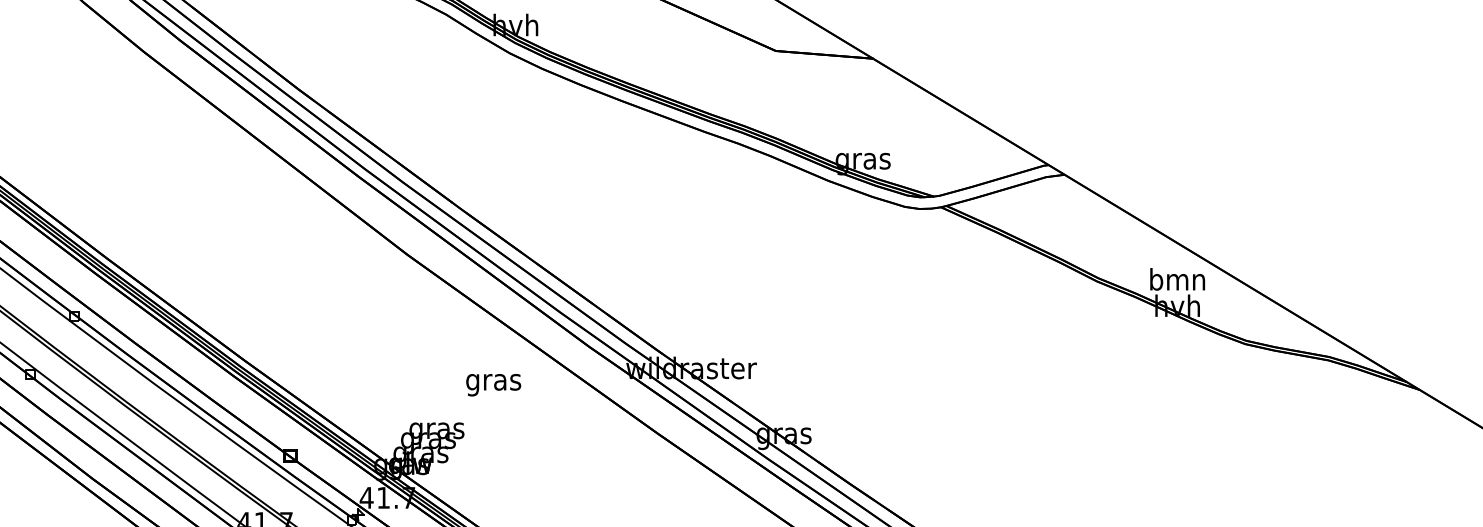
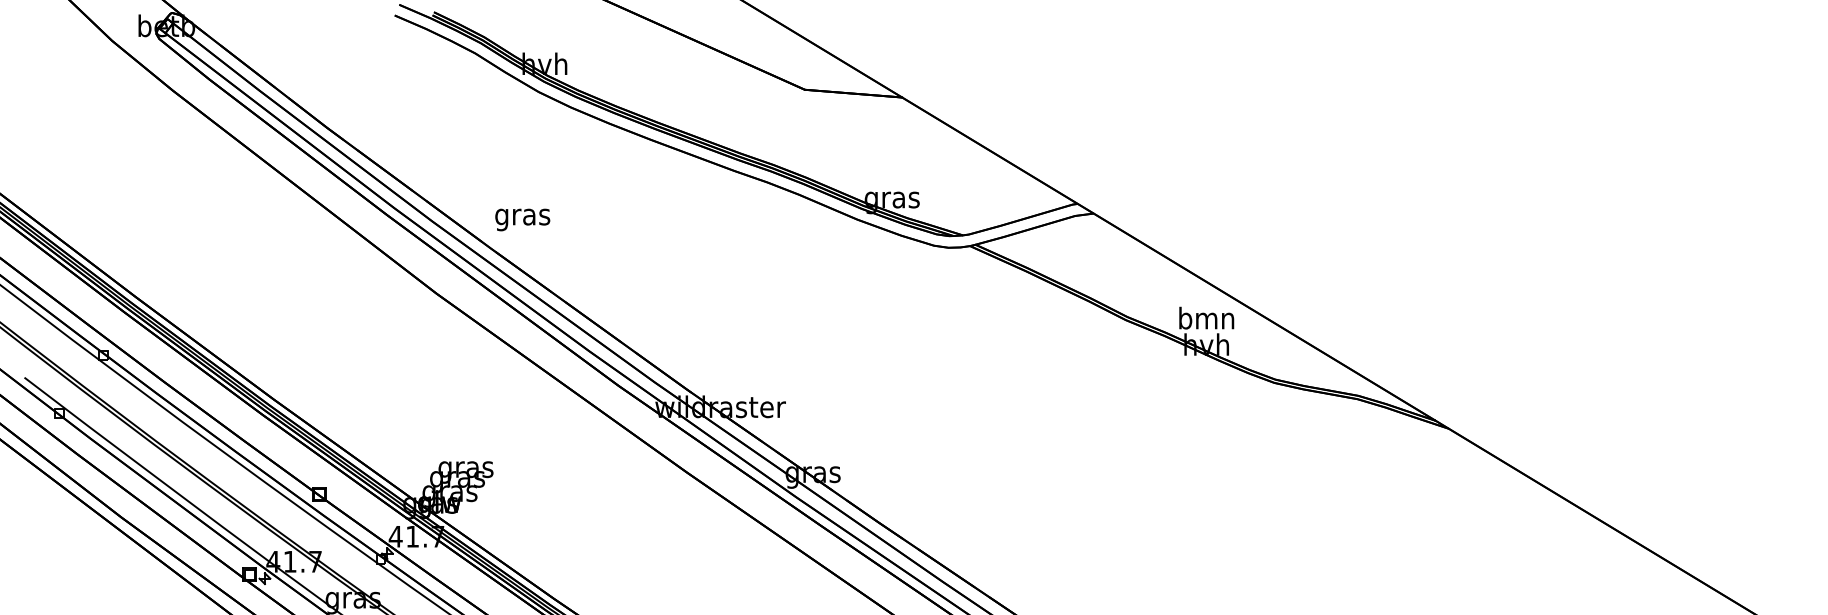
text: (493, 384) -> (522, 219), moved

